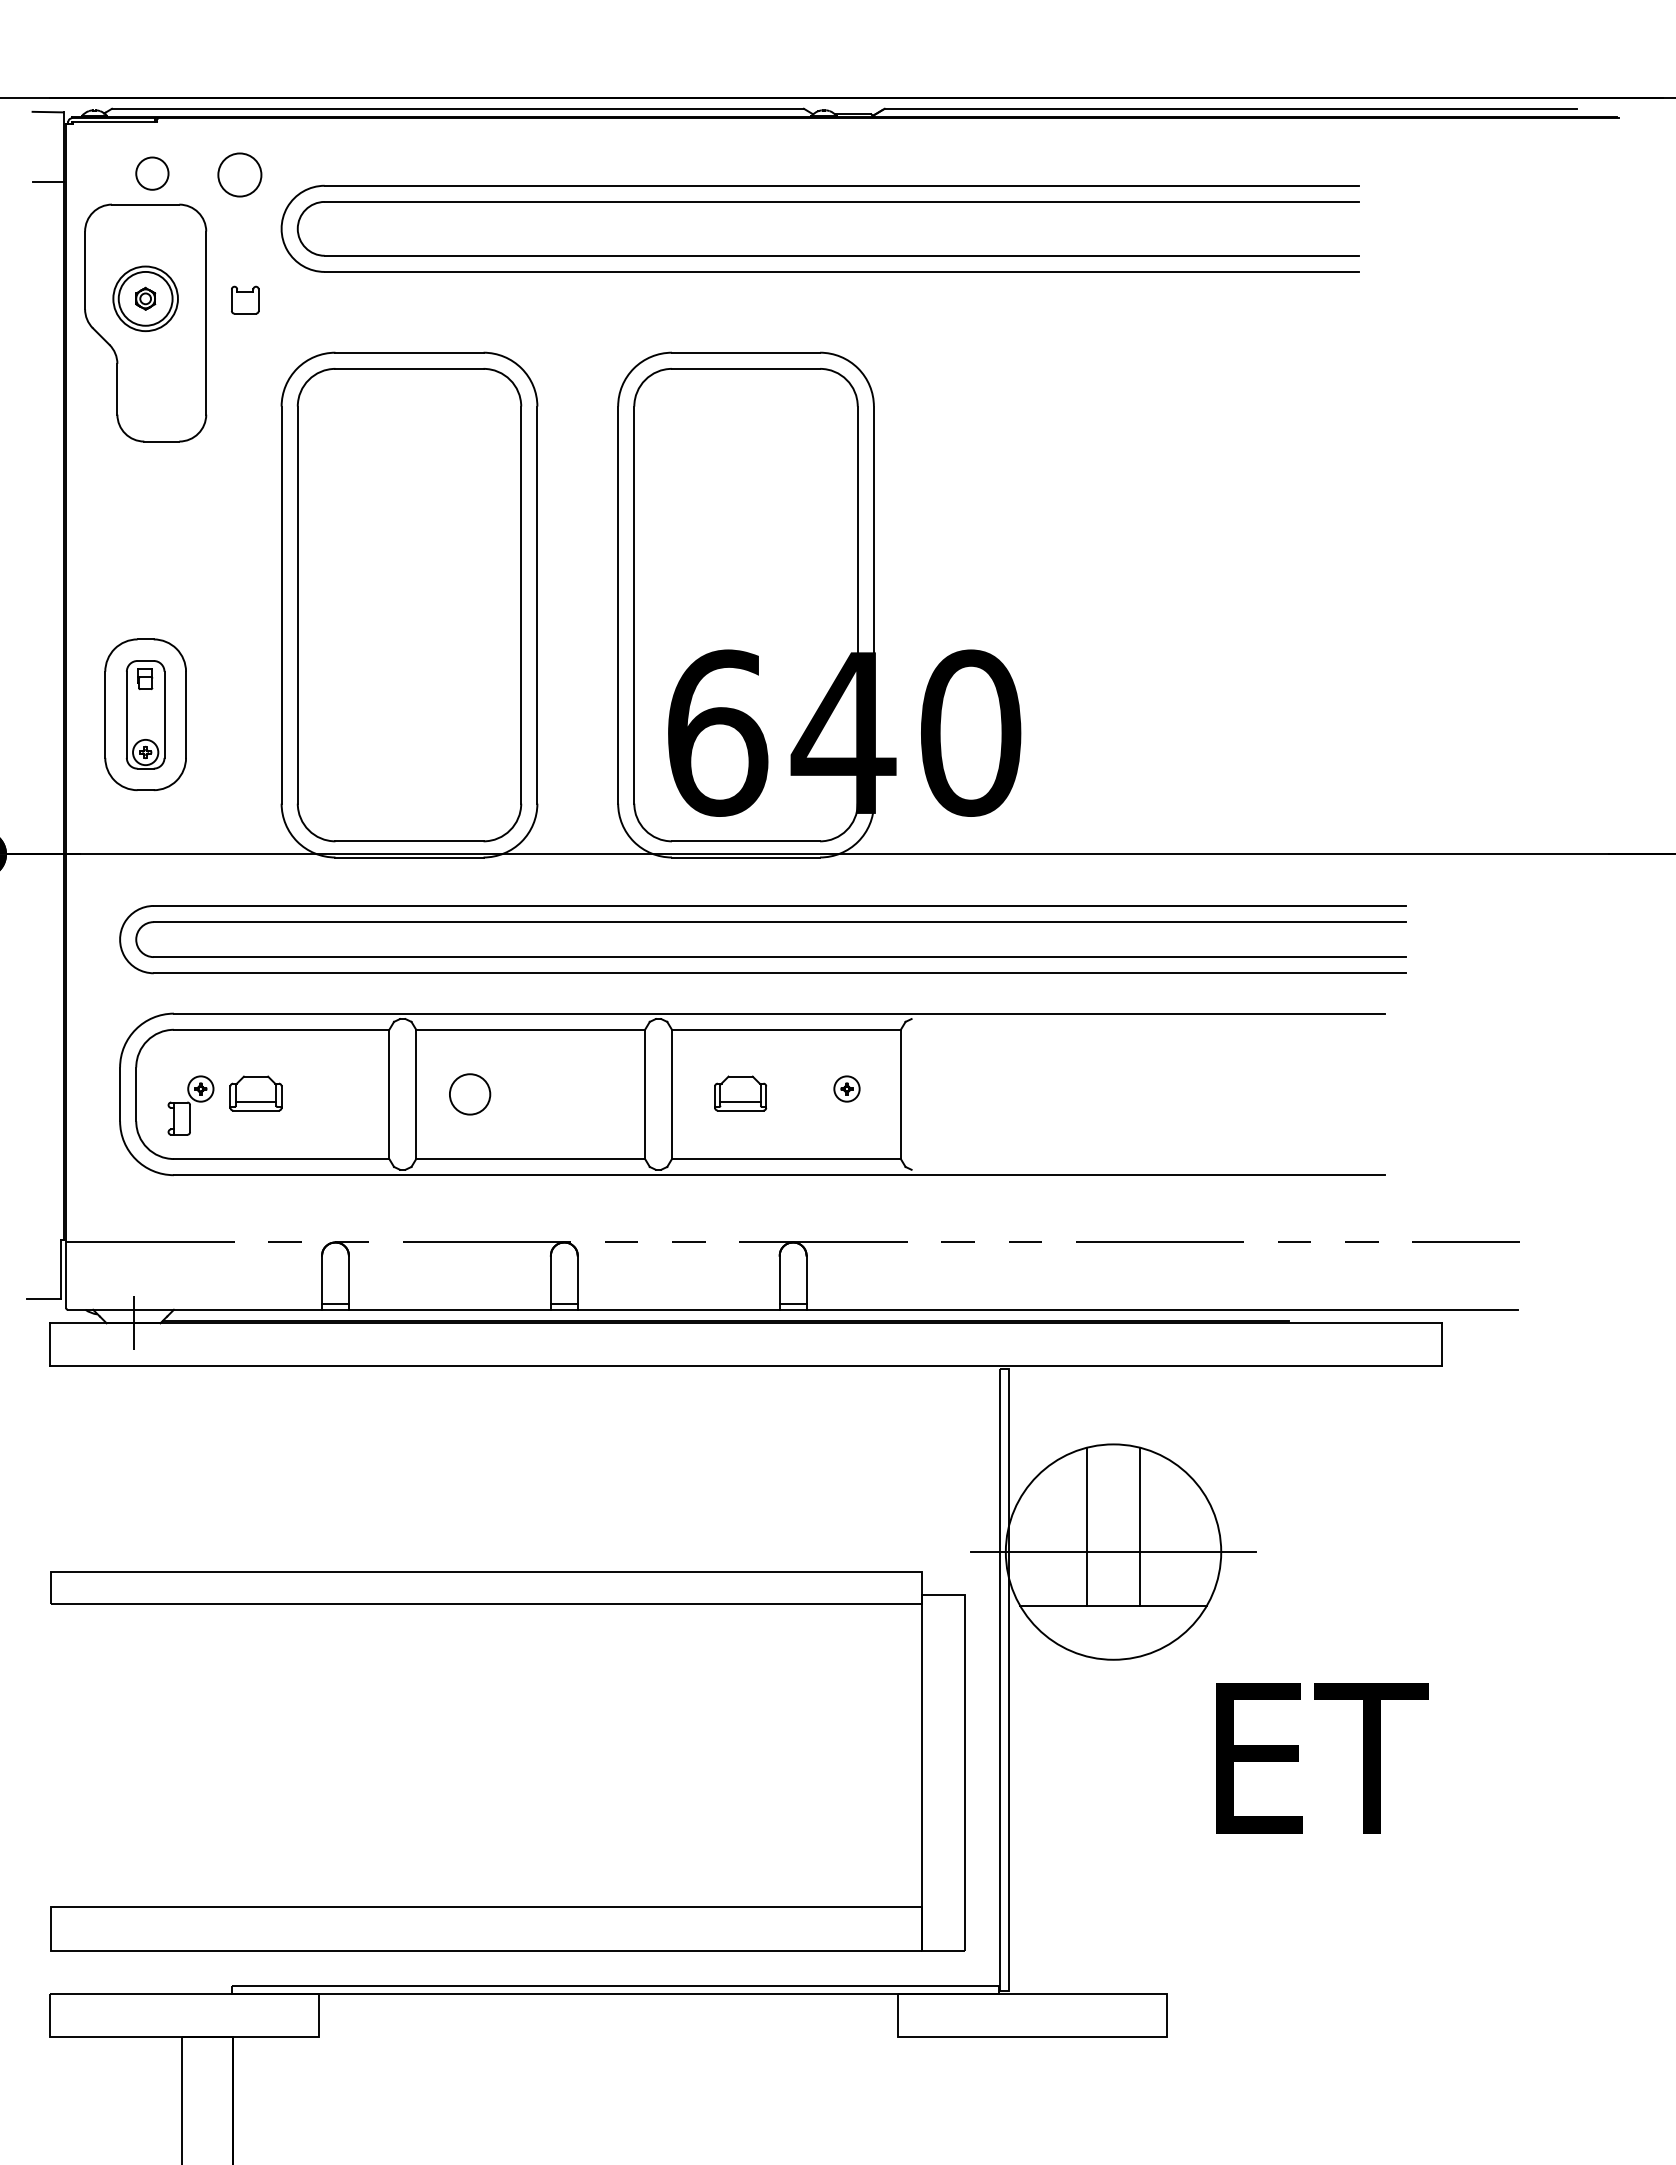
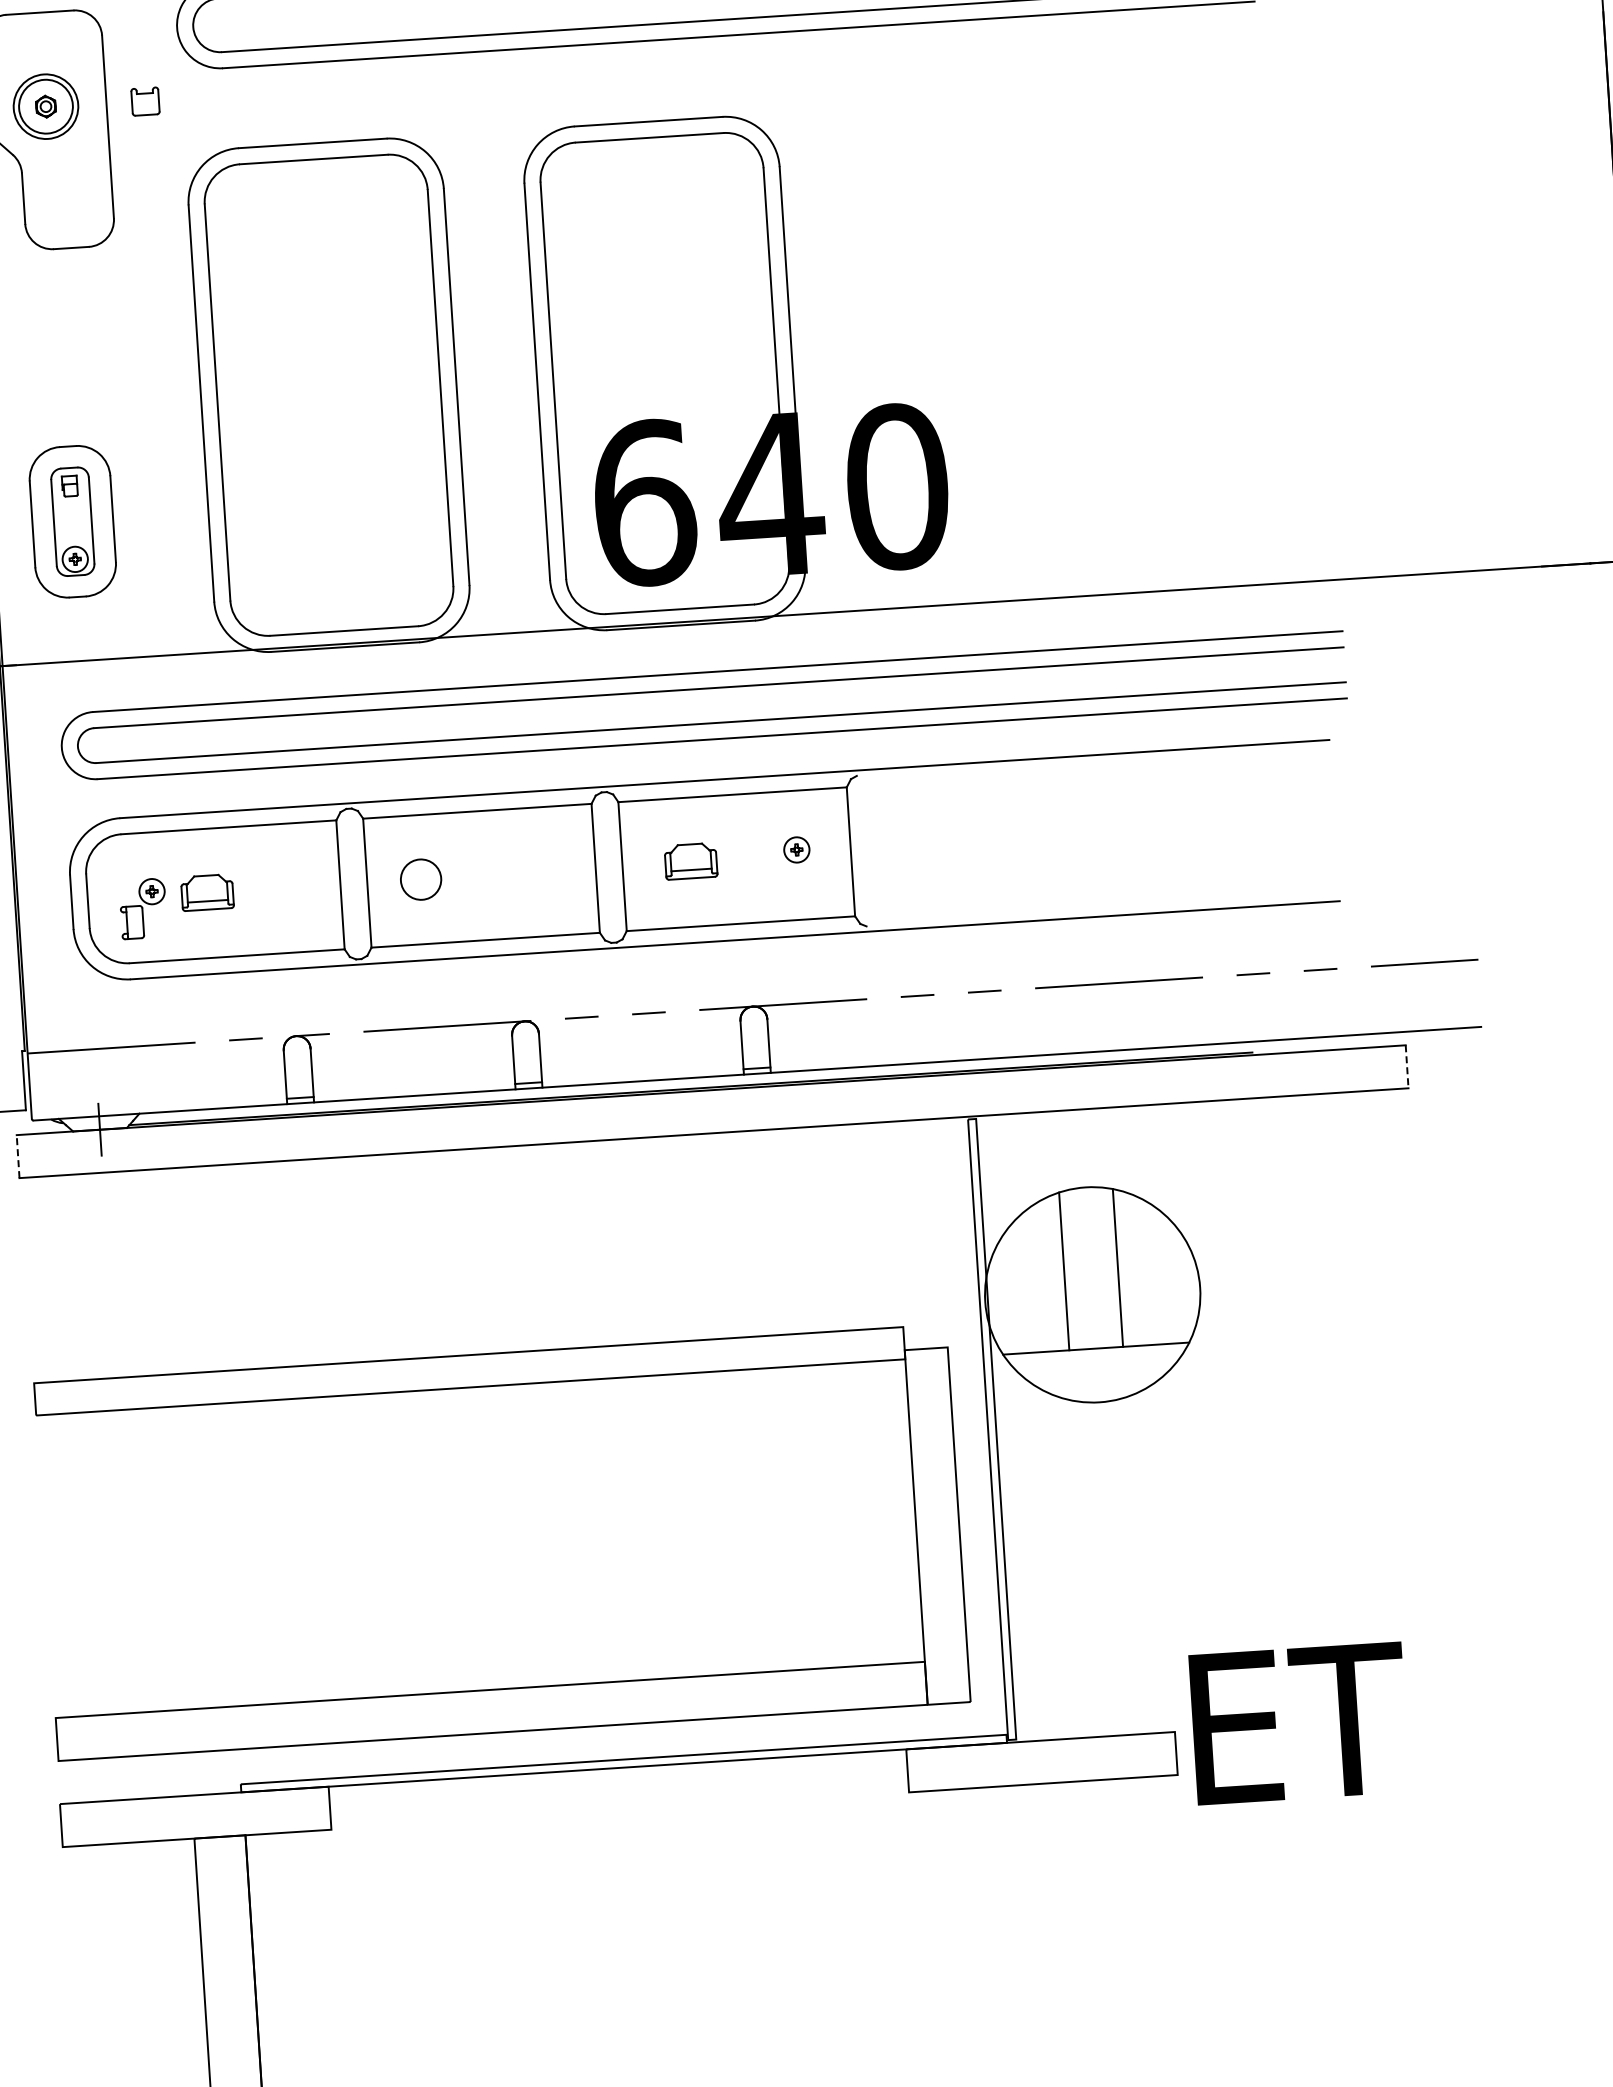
line: (50, 1344) -> (18, 1156), solid -> dashed
line: (1441, 1344) -> (1406, 1066), solid -> dashed
line: (1113, 1552) -> (1092, 1295), removed
text: (1322, 1758) -> (1299, 1723), moved

